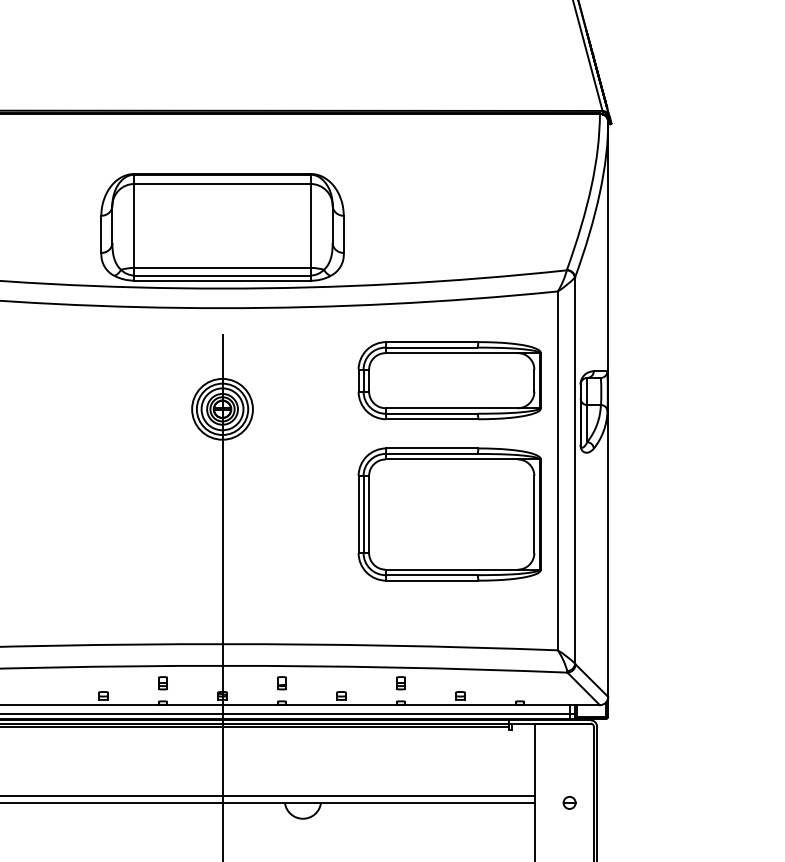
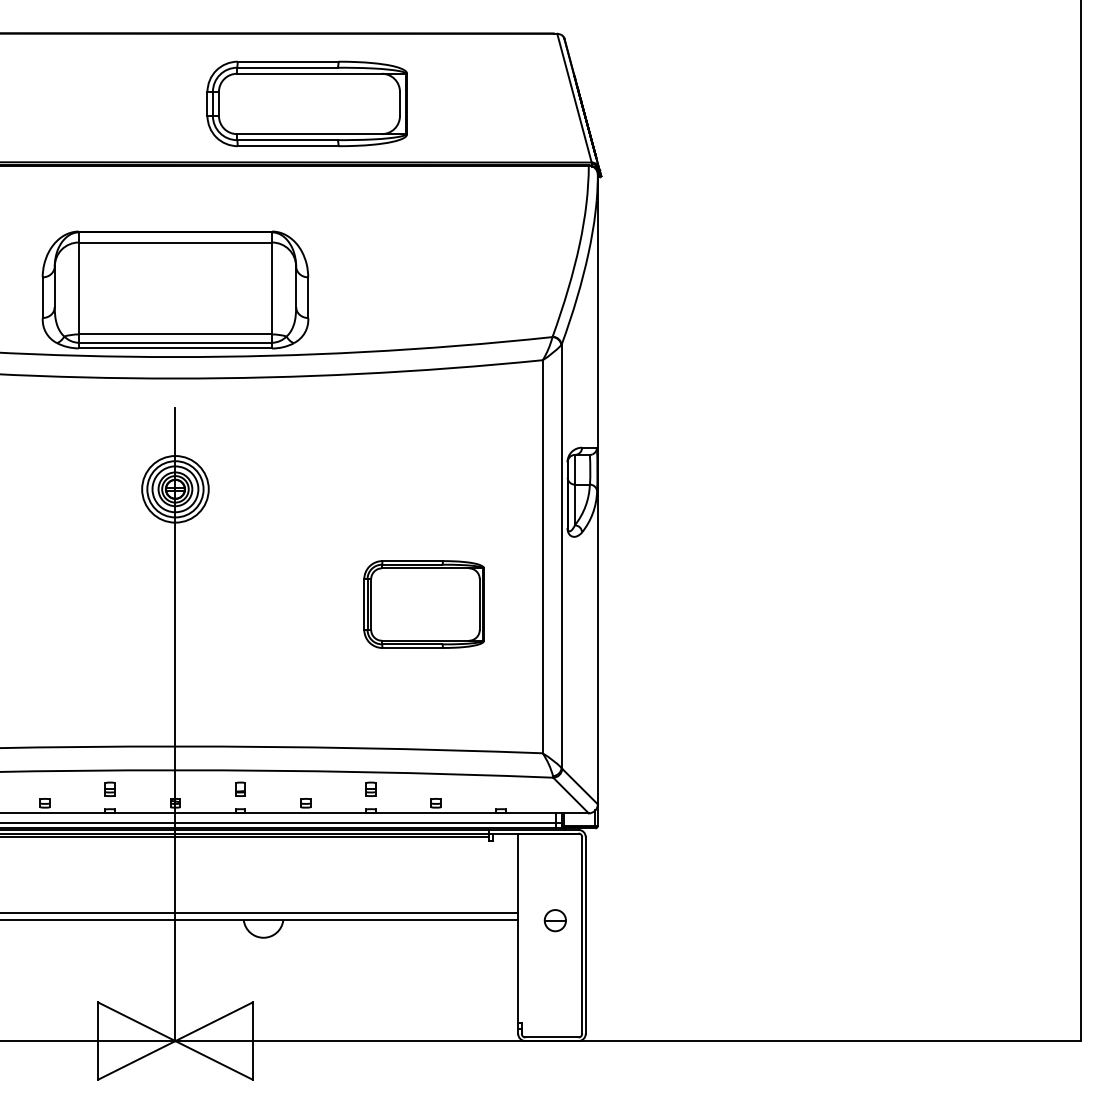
part: (449, 380) -> (306, 103), moved
part: (449, 514) -> (423, 604), size x0.6
part: (569, 802) -> (555, 919), size x1.6

